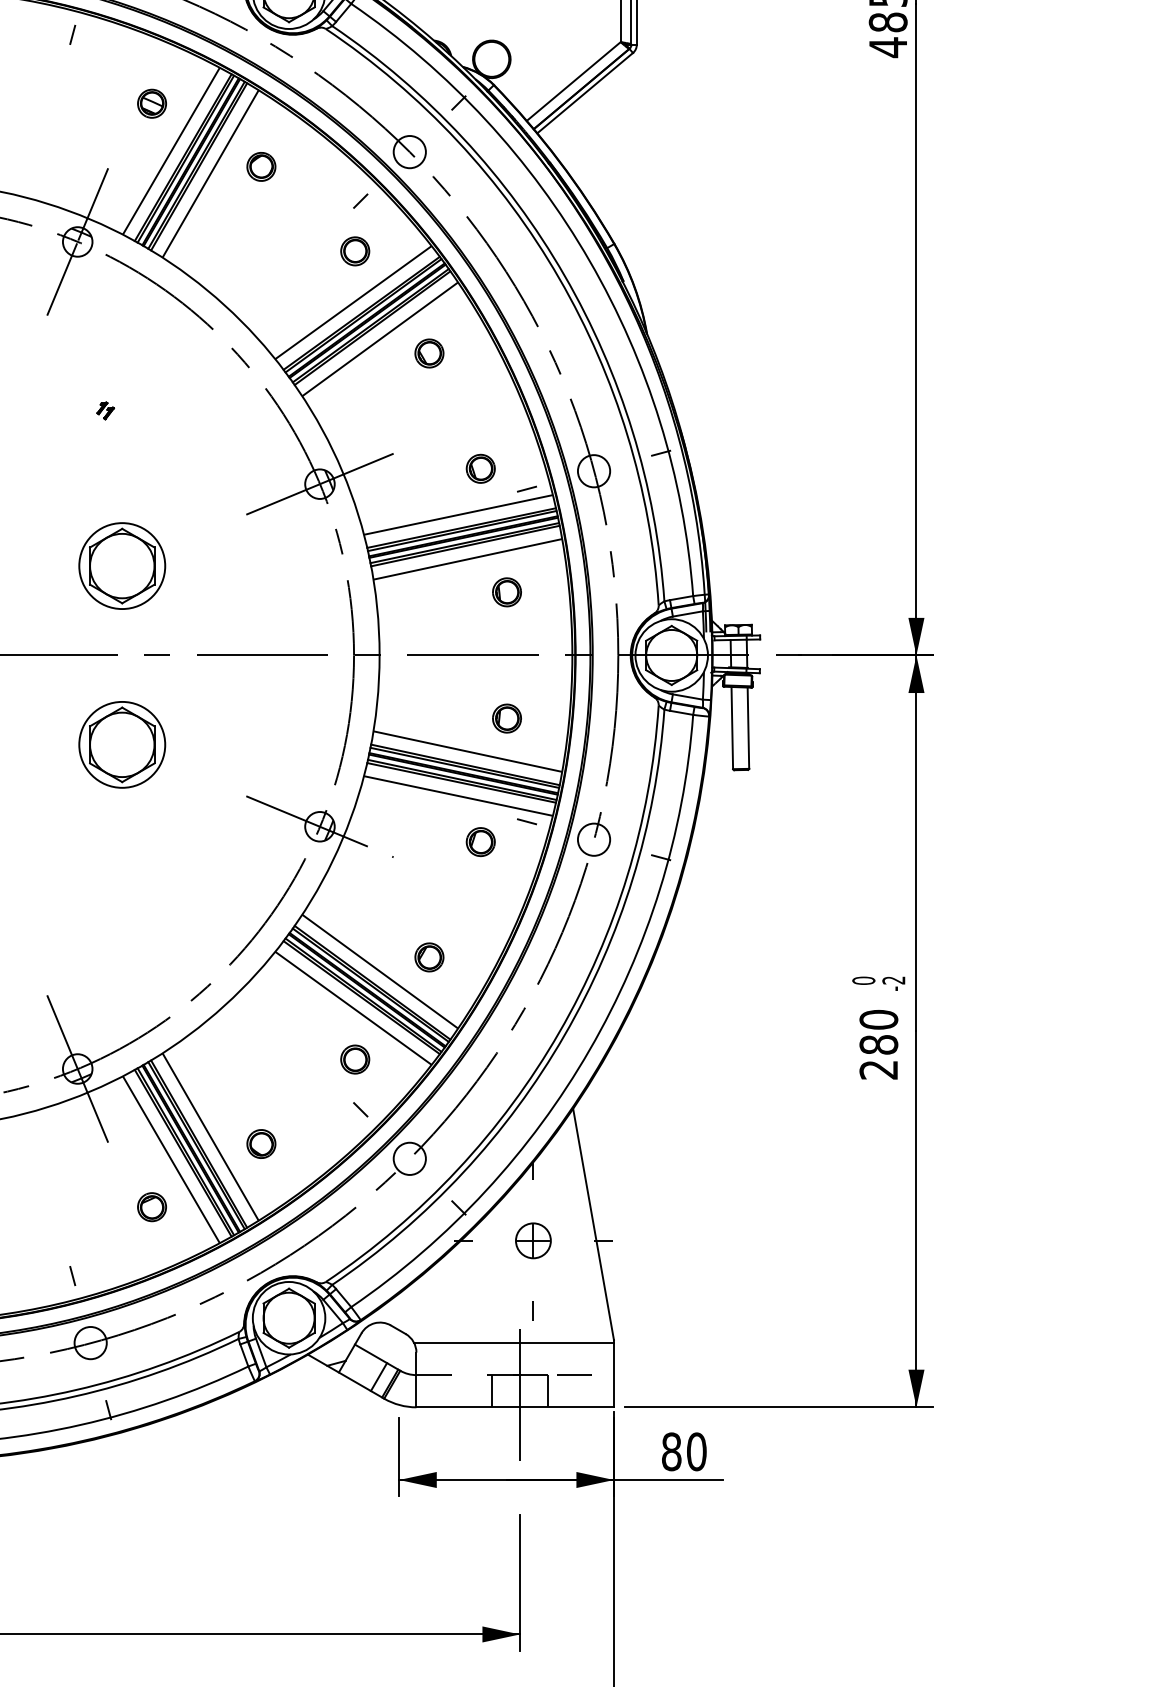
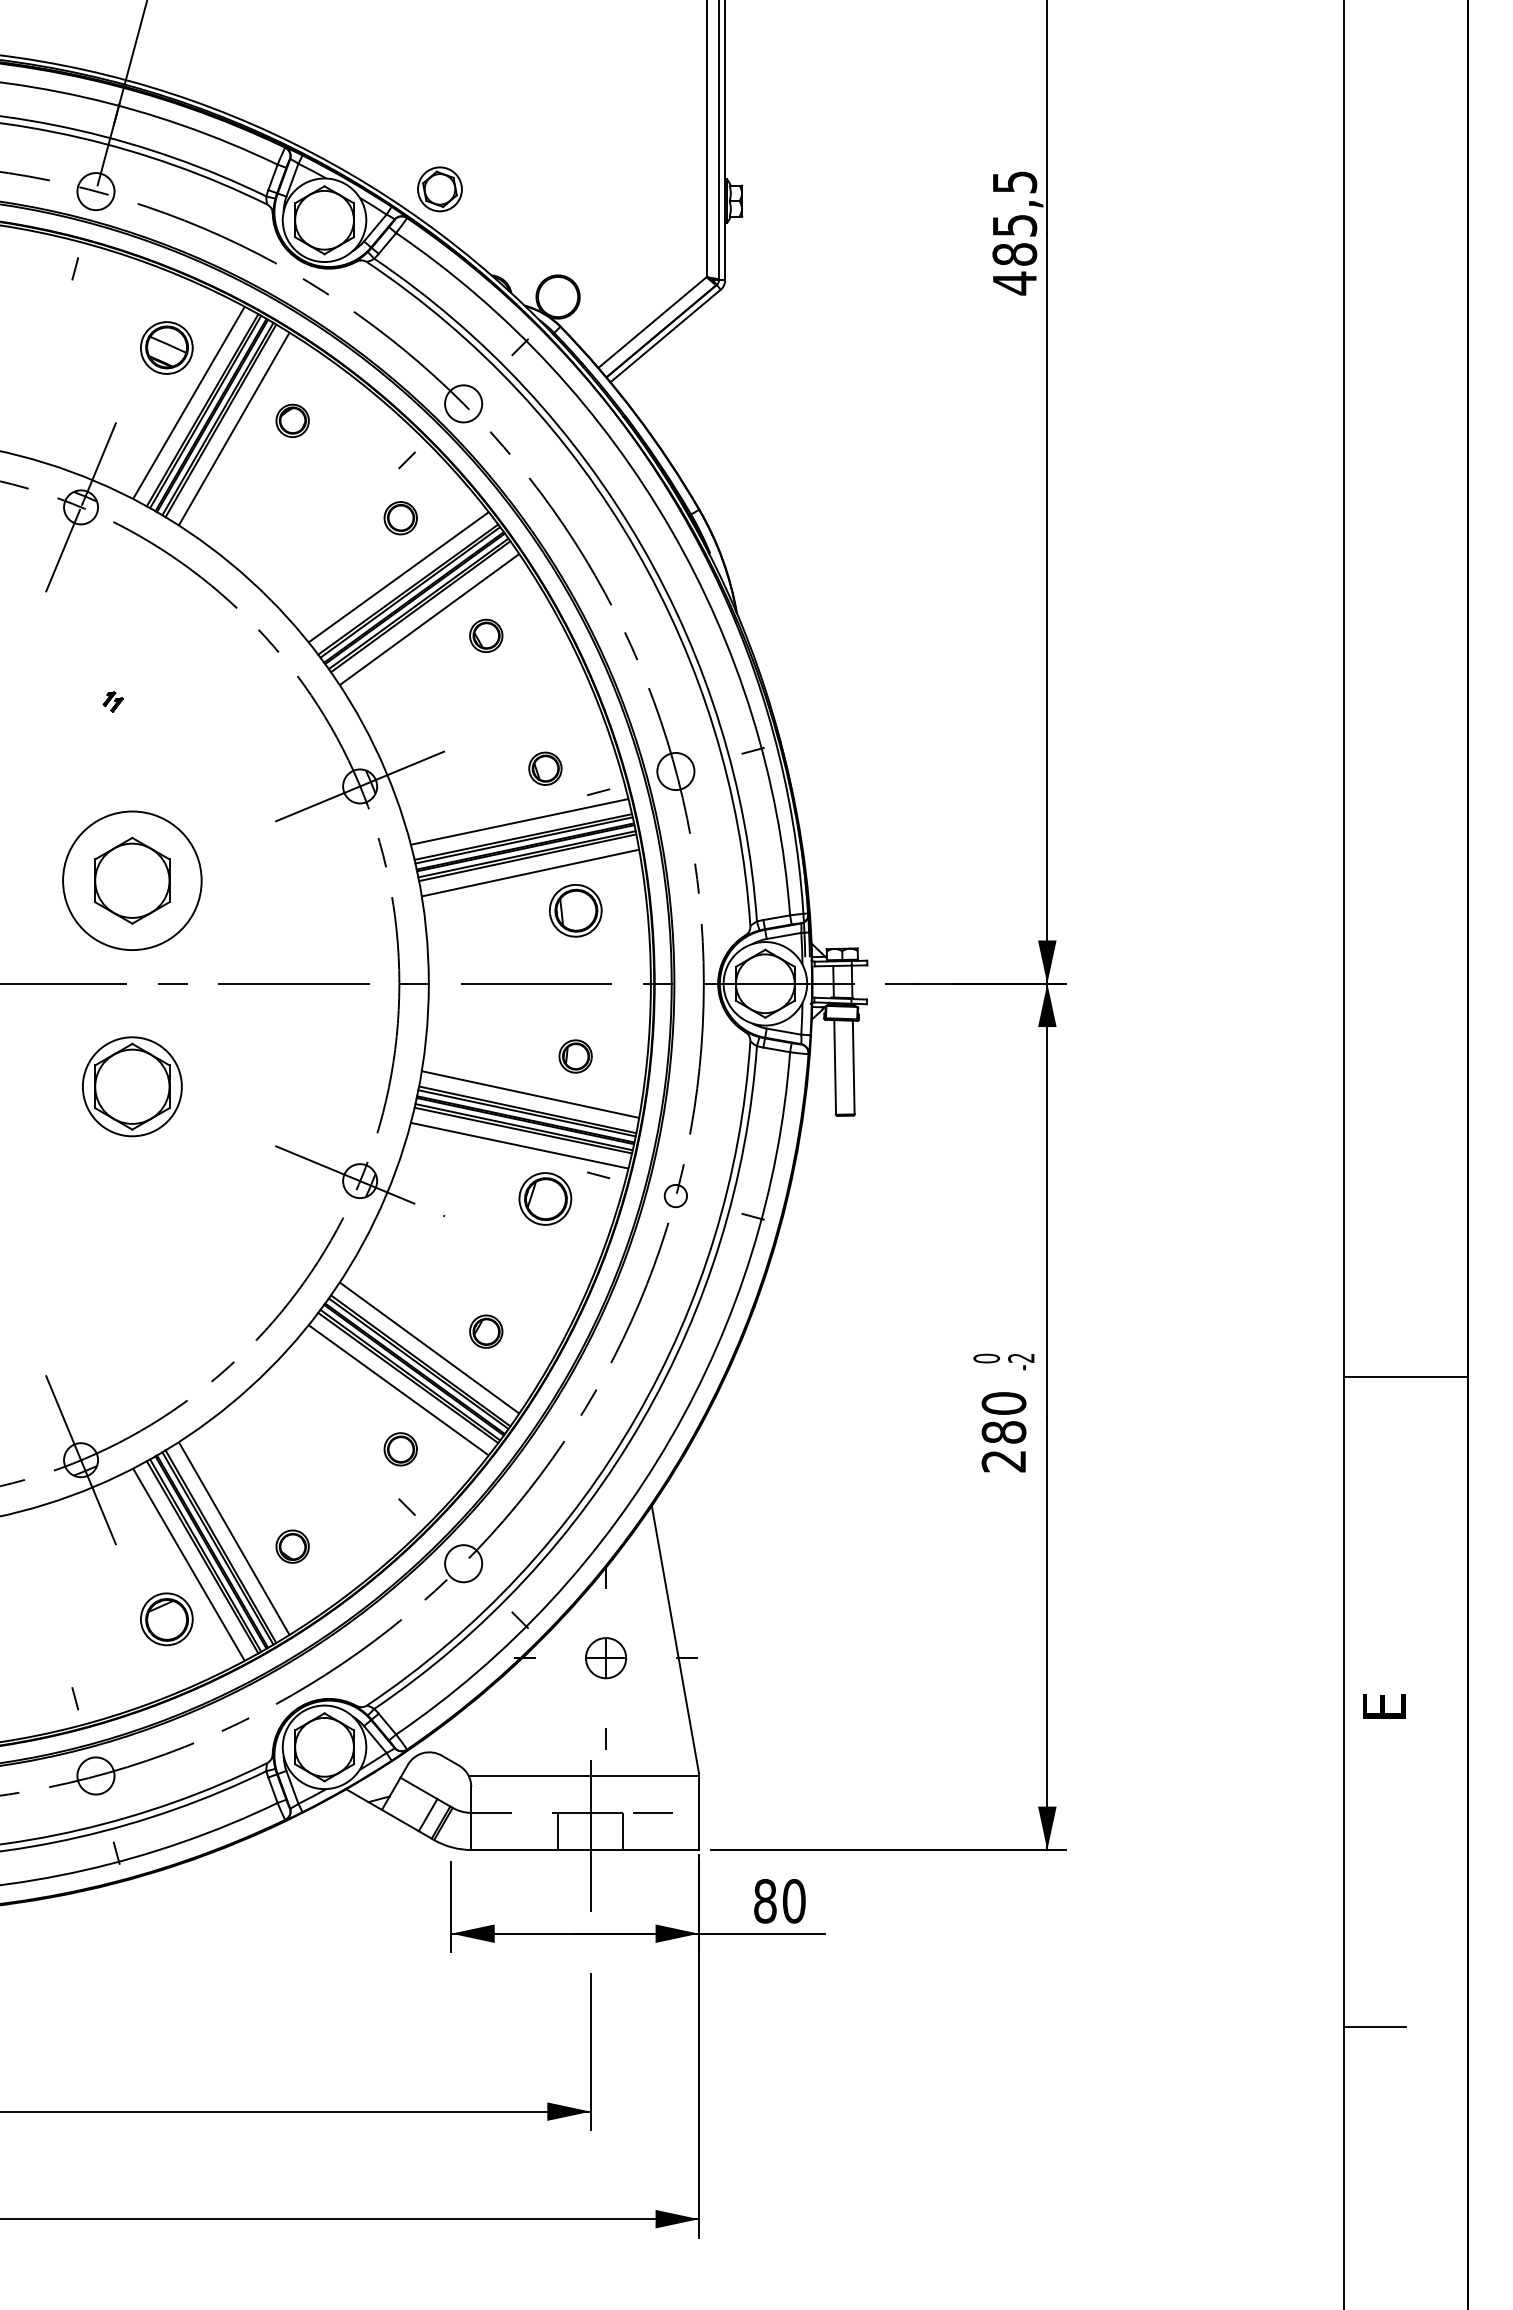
part: (151, 104) -> (166, 348), size x1.6
circle: (121, 565) -> (131, 880), size x1.4
part: (506, 592) -> (575, 911), size x1.6
circle: (593, 839) -> (675, 1195), size x0.6
part: (480, 841) -> (545, 1198), size x1.6
part: (151, 1207) -> (166, 1619), size x1.6

